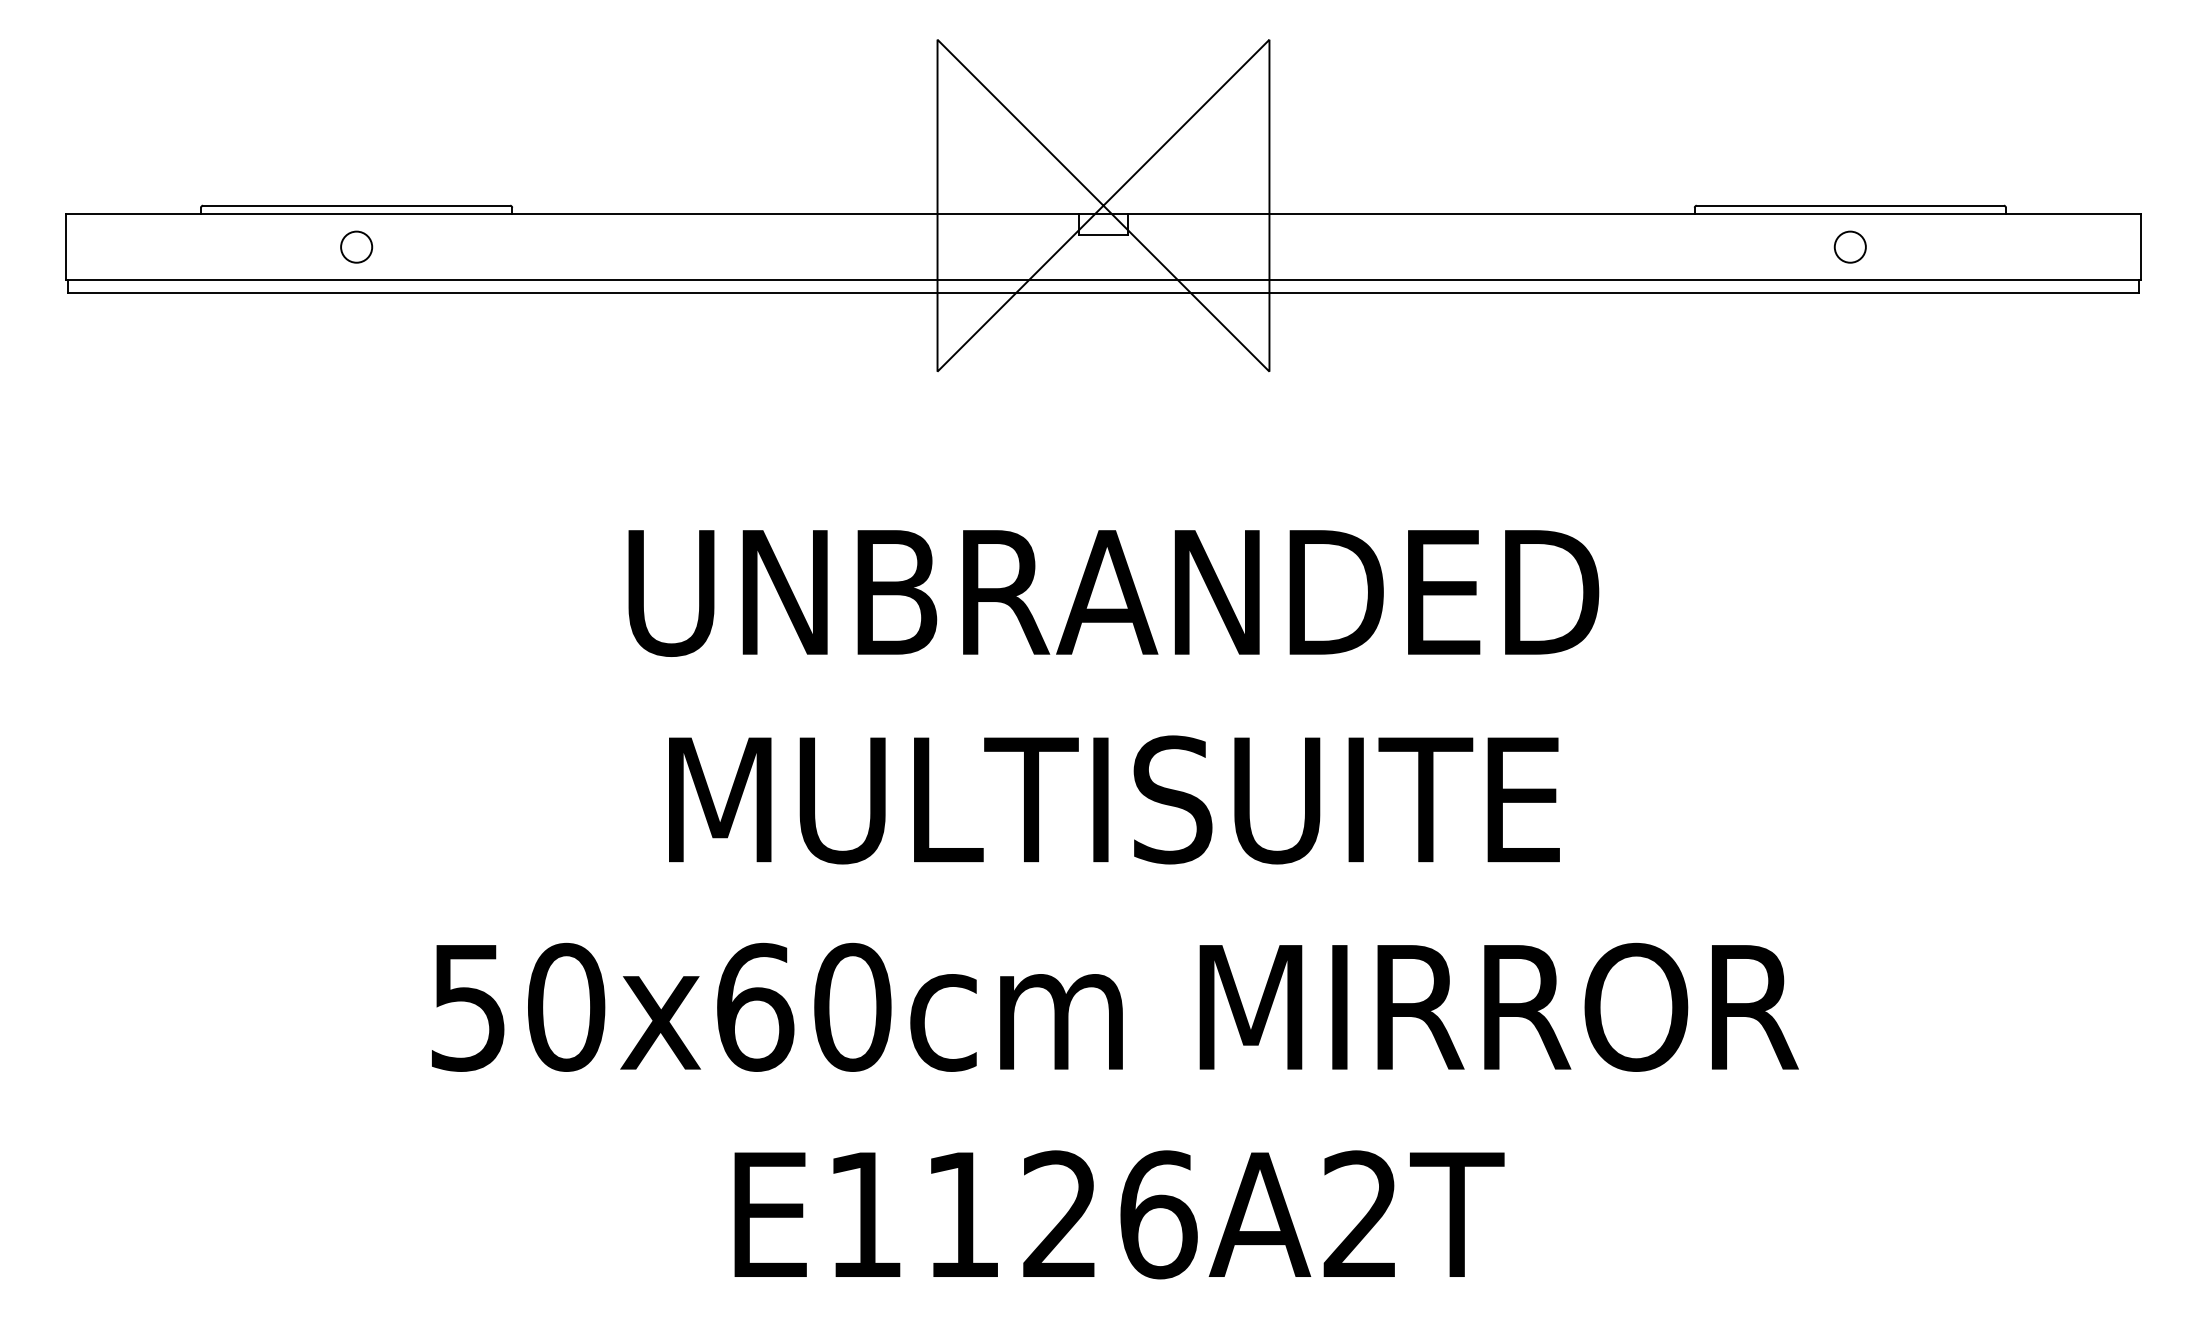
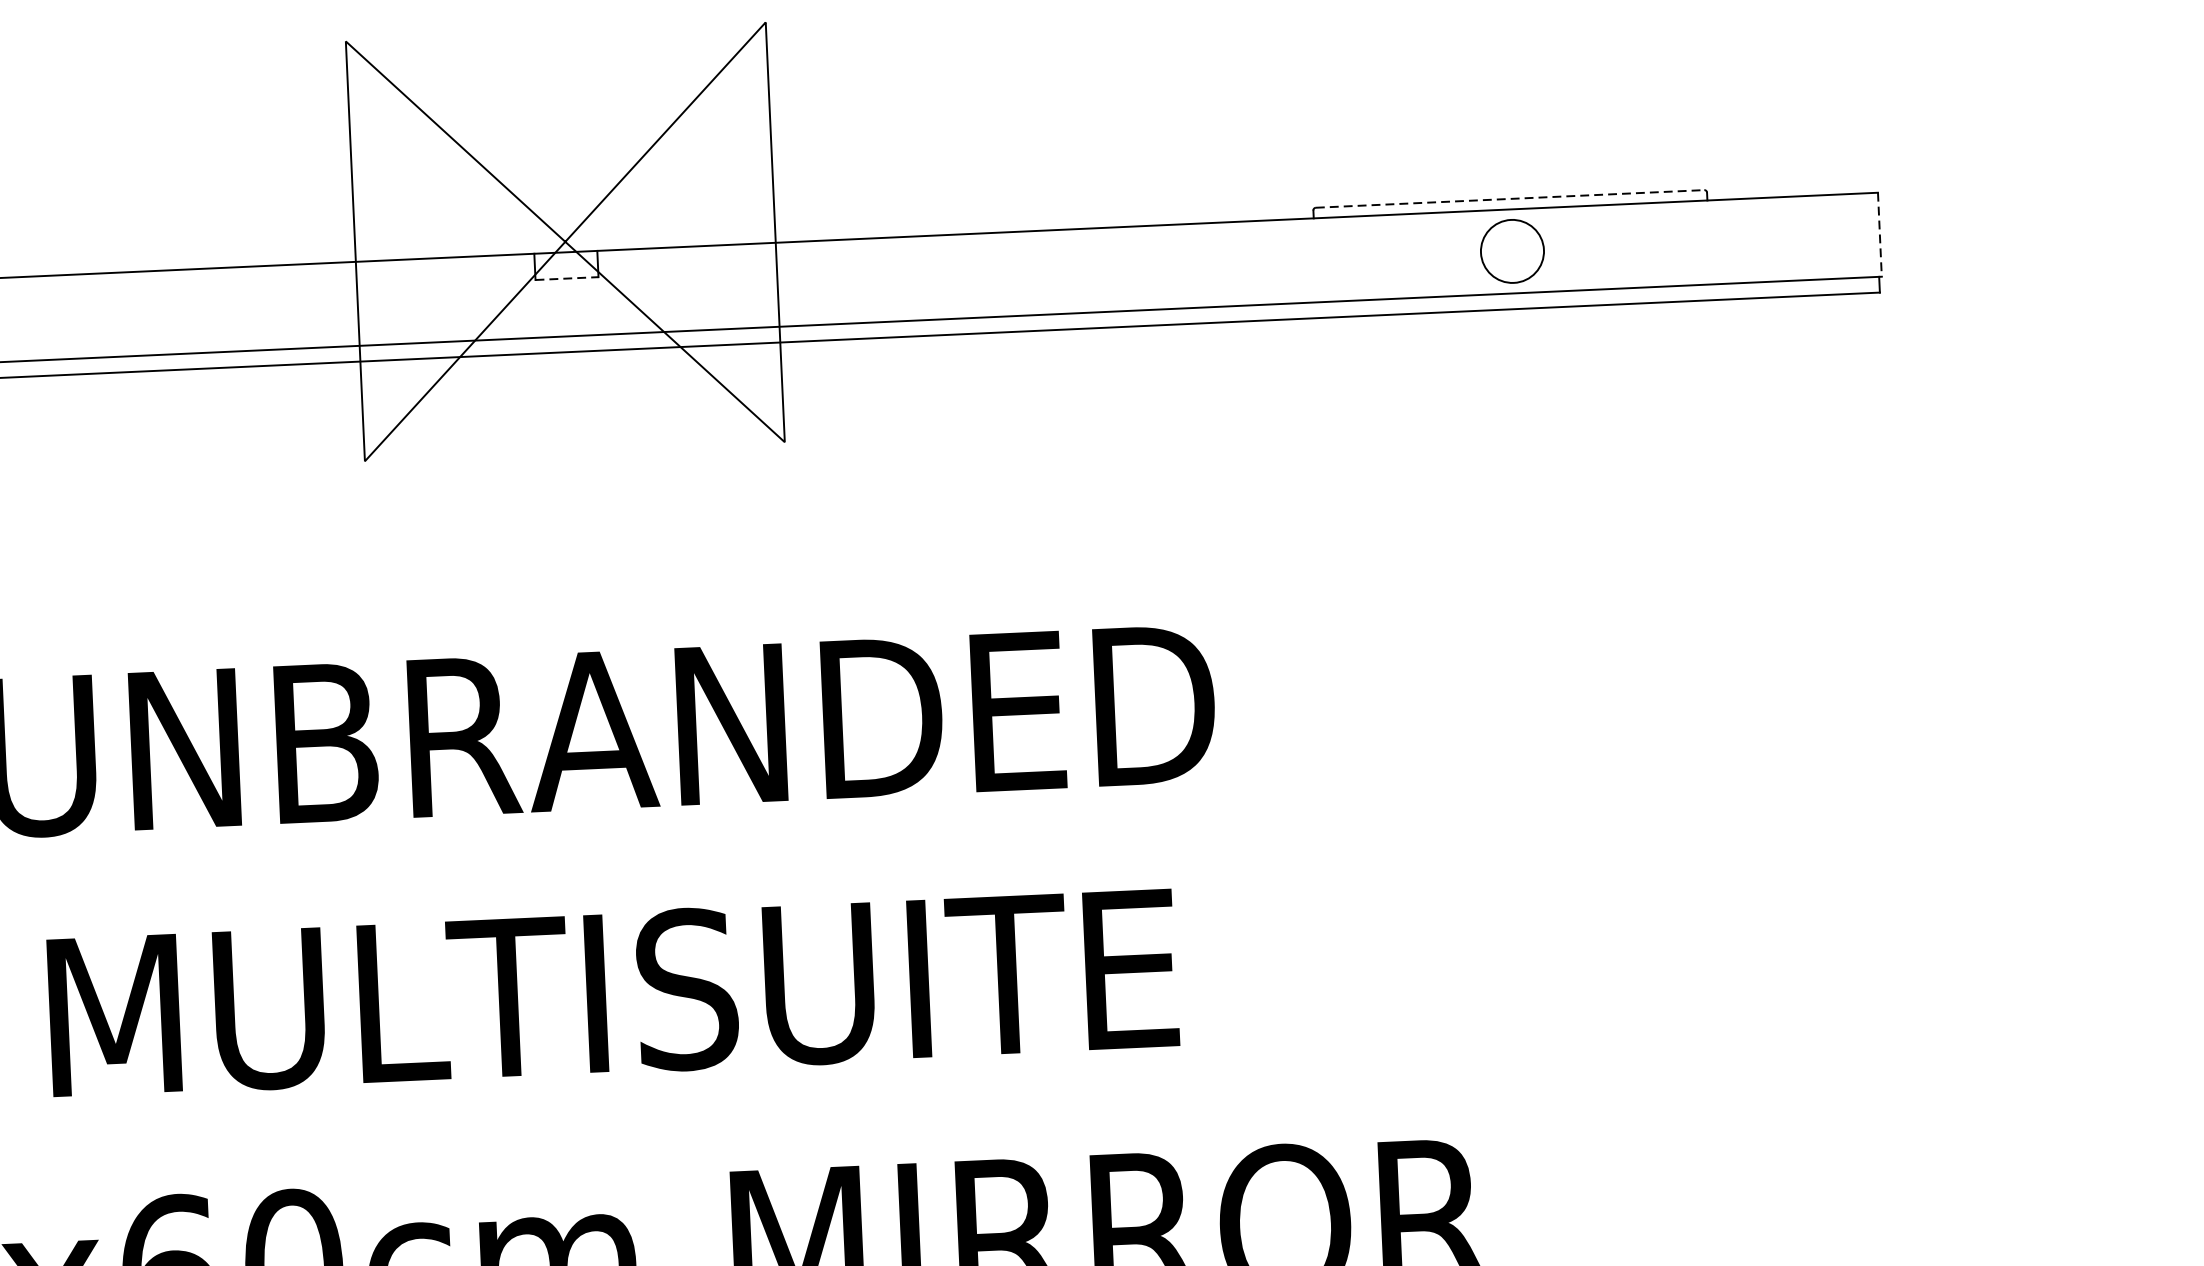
line: (1850, 205) -> (1510, 198), solid -> dashed
line: (1103, 234) -> (566, 278), solid -> dashed
circle: (1849, 246) -> (1511, 250), size x1.6
line: (2140, 247) -> (1879, 235), solid -> dashed

